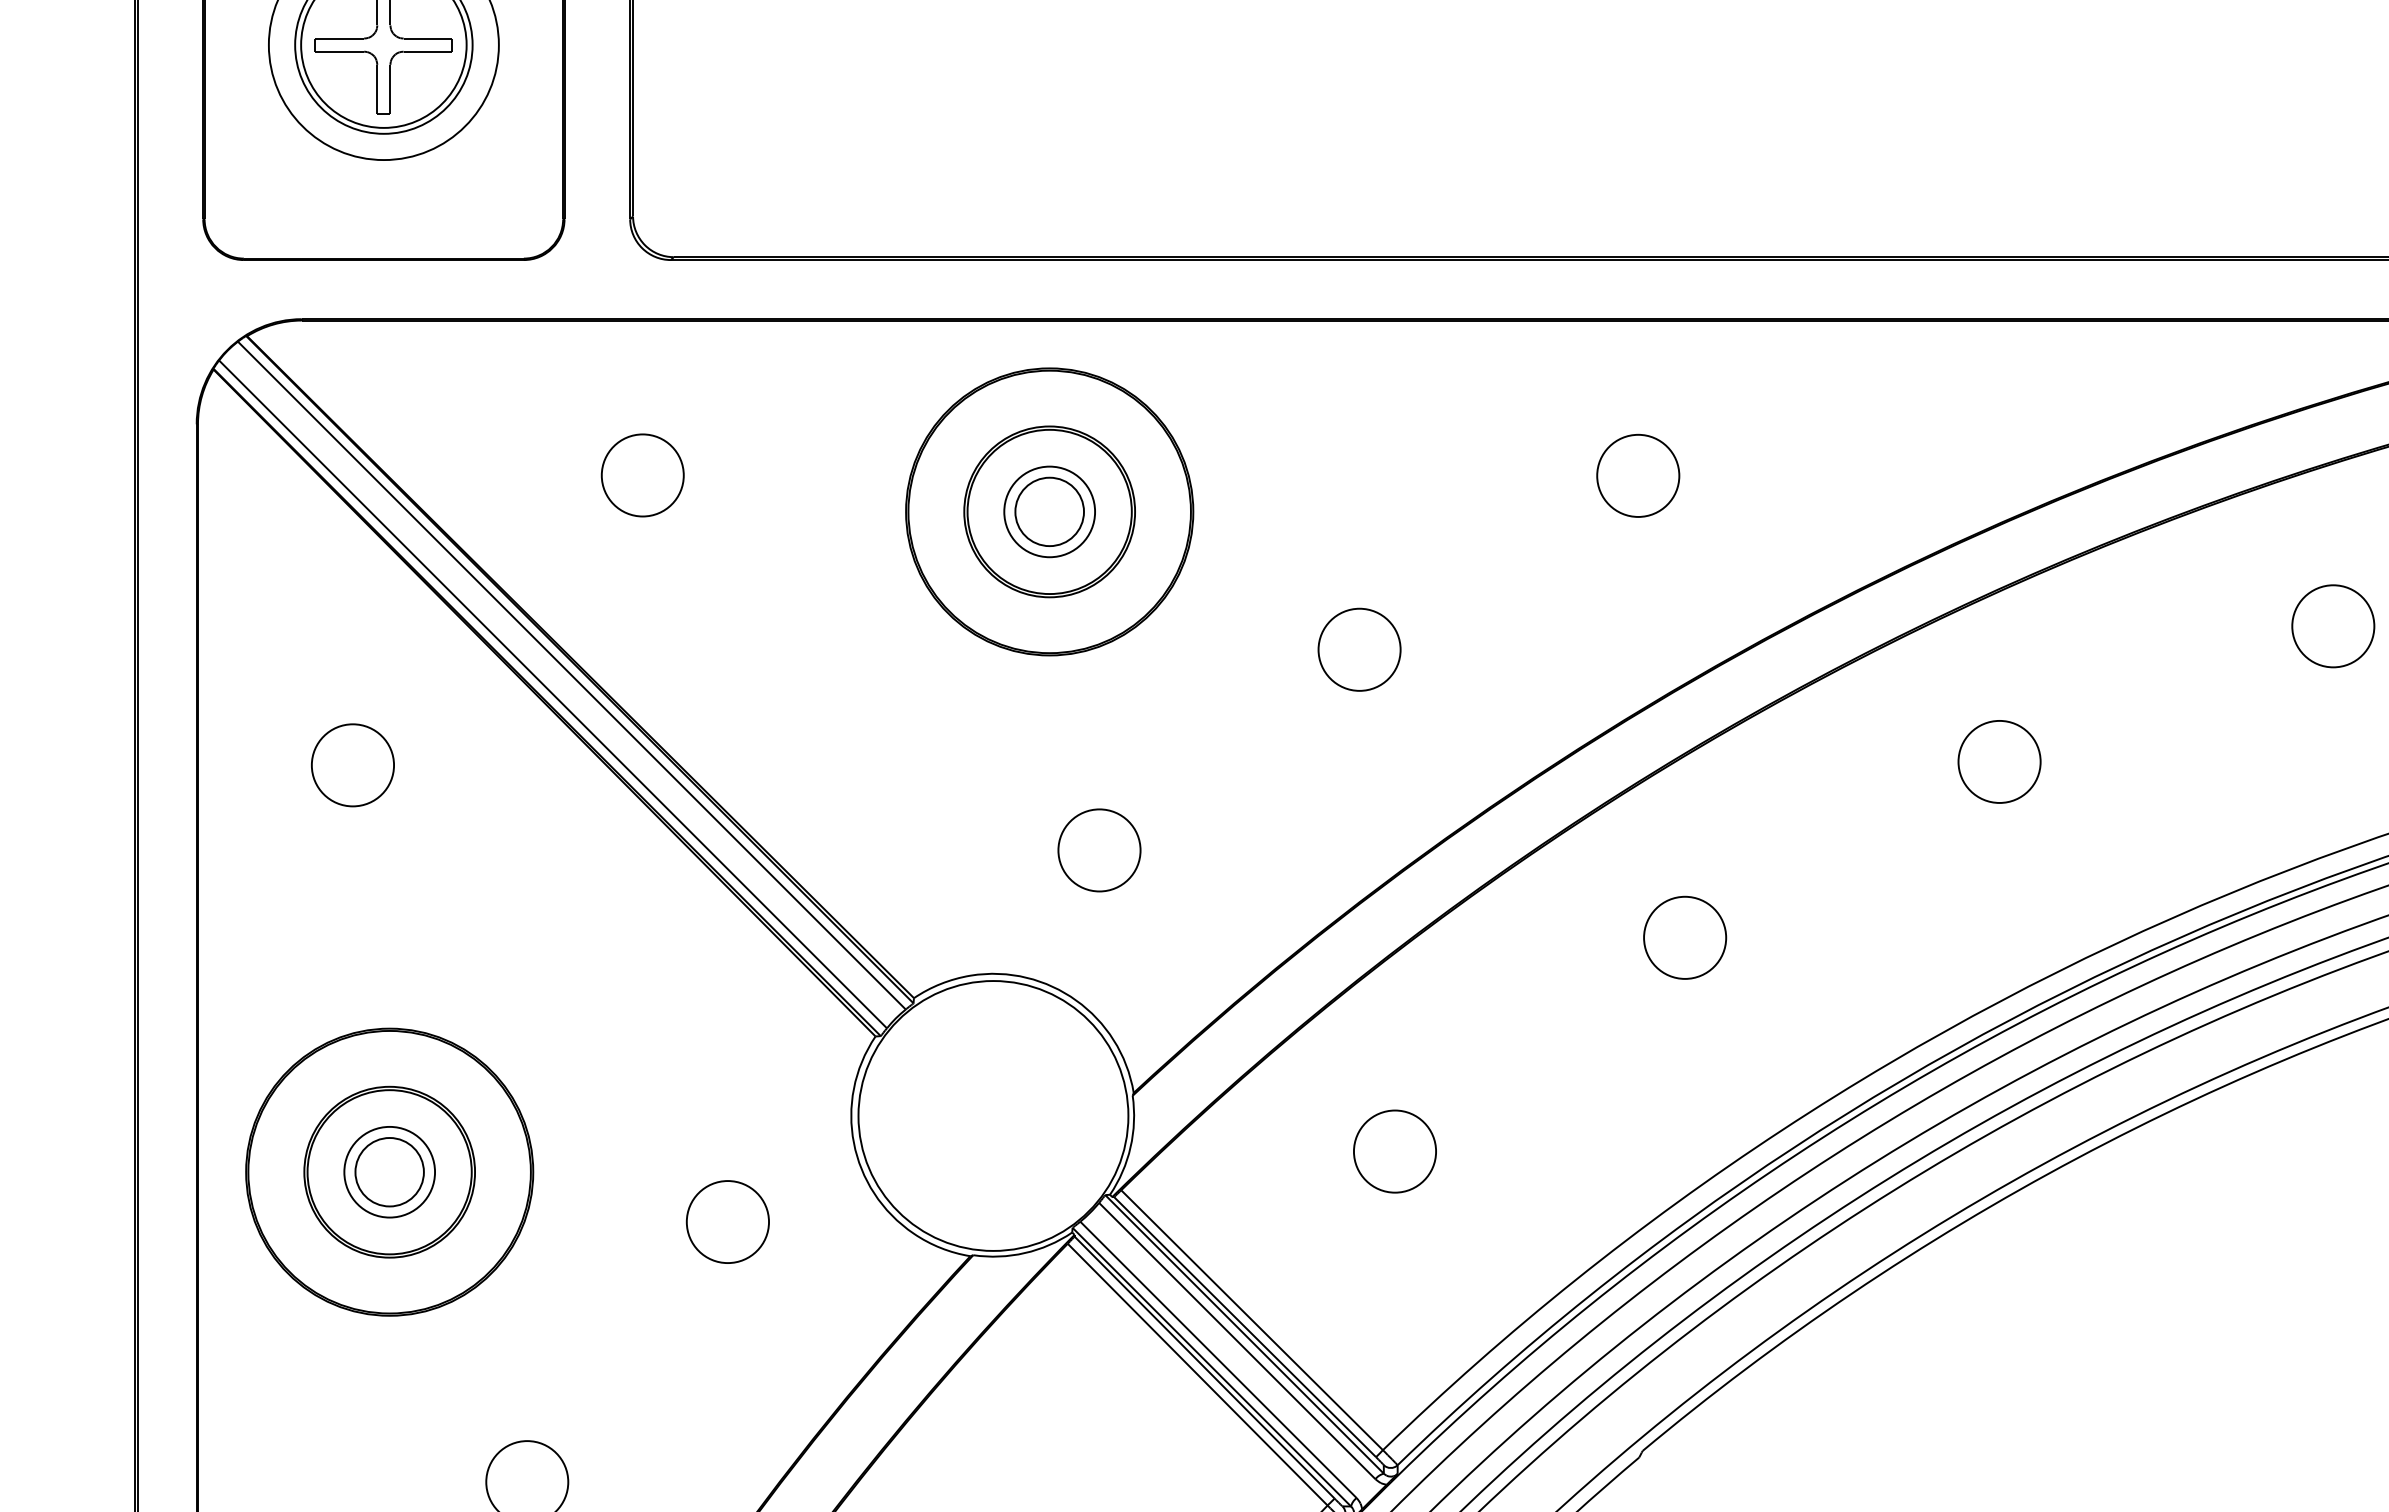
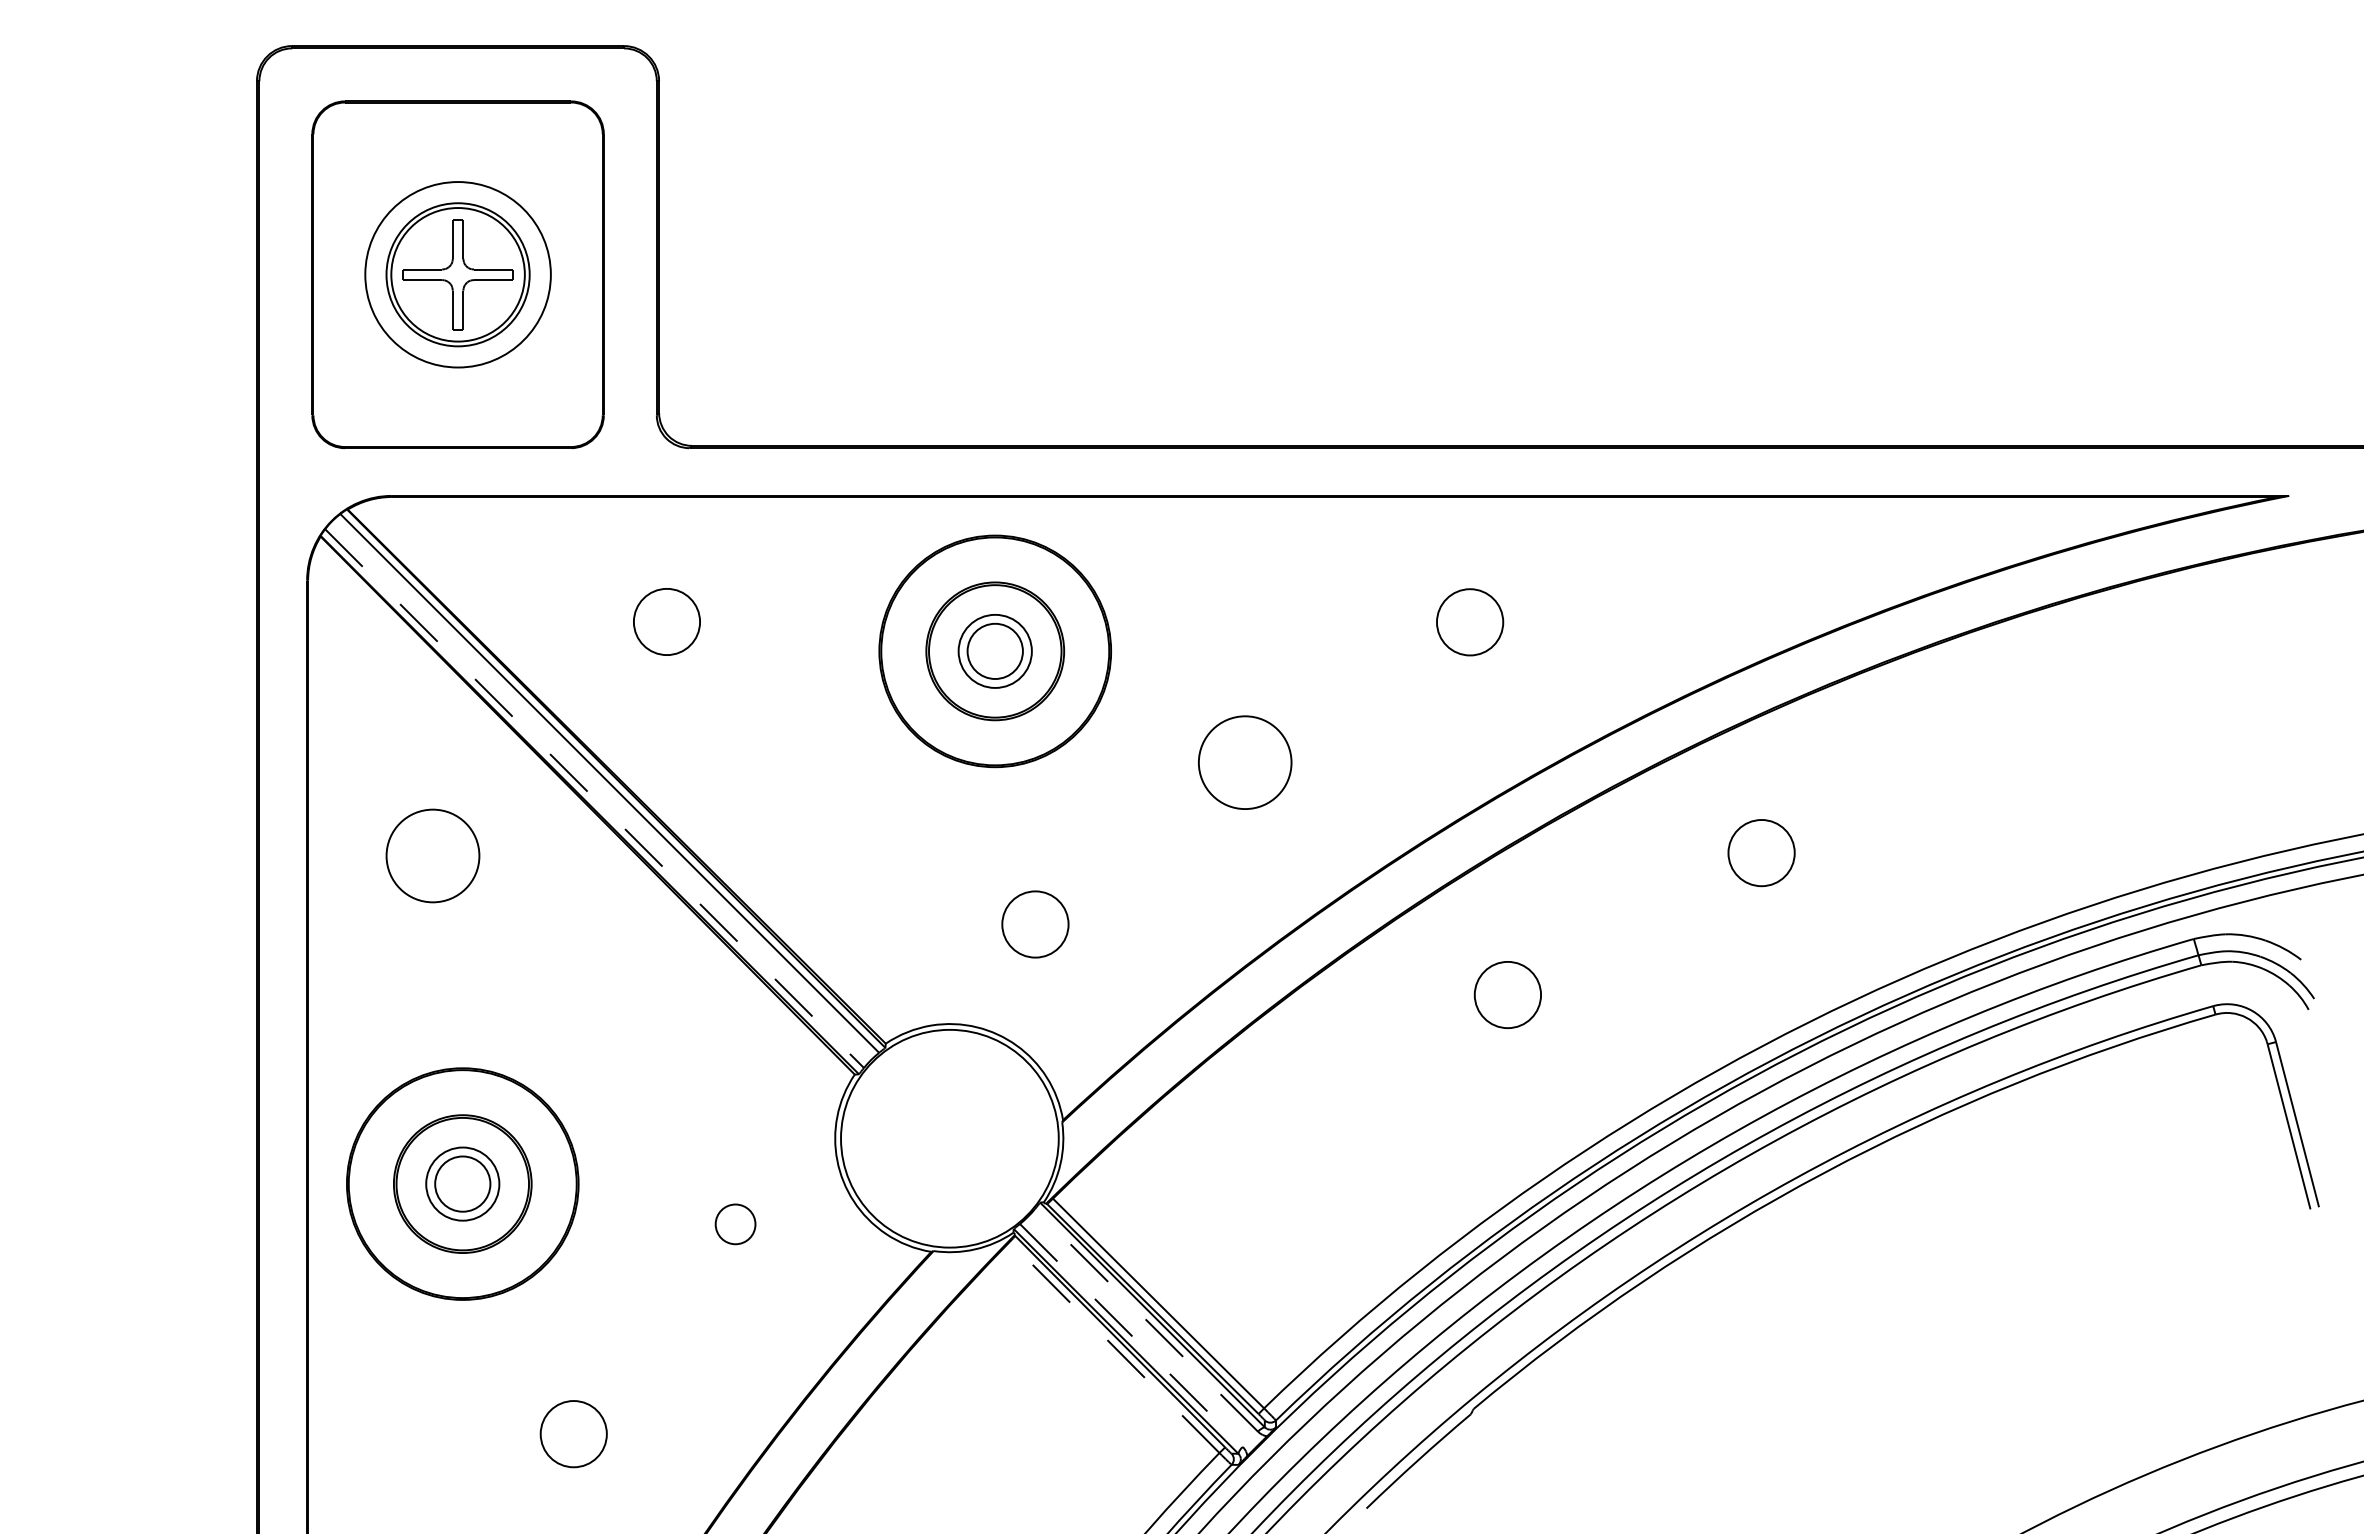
part: (2332, 626) -> (2030, 743), removed
part: (1359, 649) -> (1245, 762), size x1.4
line: (552, 694) -> (594, 798), solid -> dashed
part: (353, 764) -> (433, 855), size x1.4
part: (1394, 1151) -> (1273, 1167), removed
part: (727, 1222) -> (735, 1224), size x0.6
line: (1237, 1341) -> (1146, 1320), solid -> dashed
line: (1218, 1359) -> (1131, 1335), solid -> dashed
line: (1197, 1374) -> (1114, 1347), solid -> dashed

